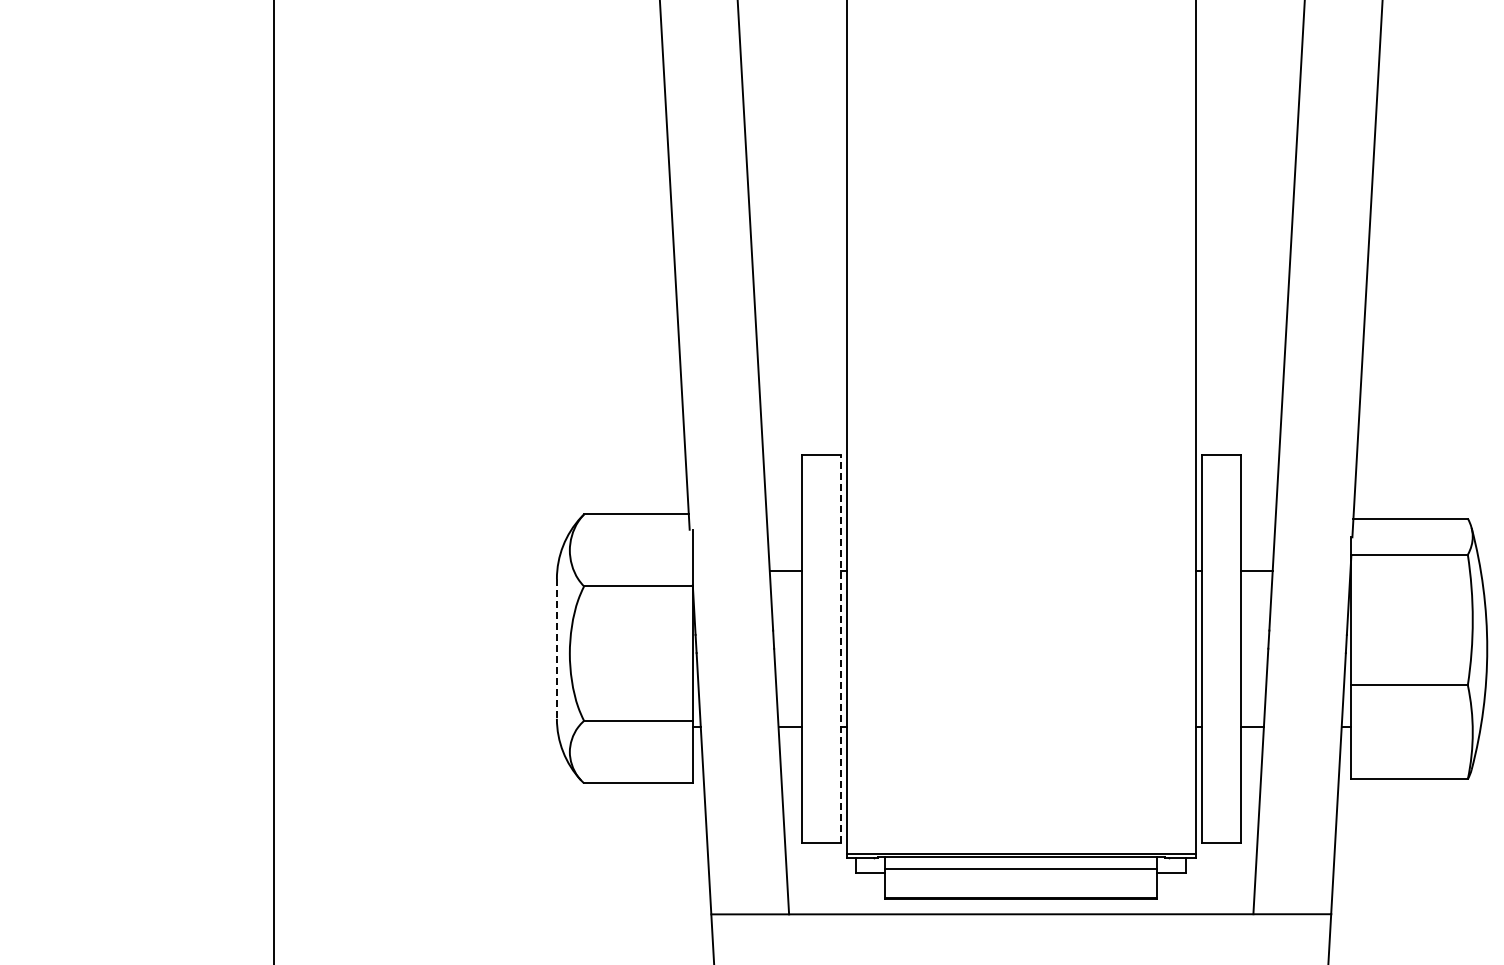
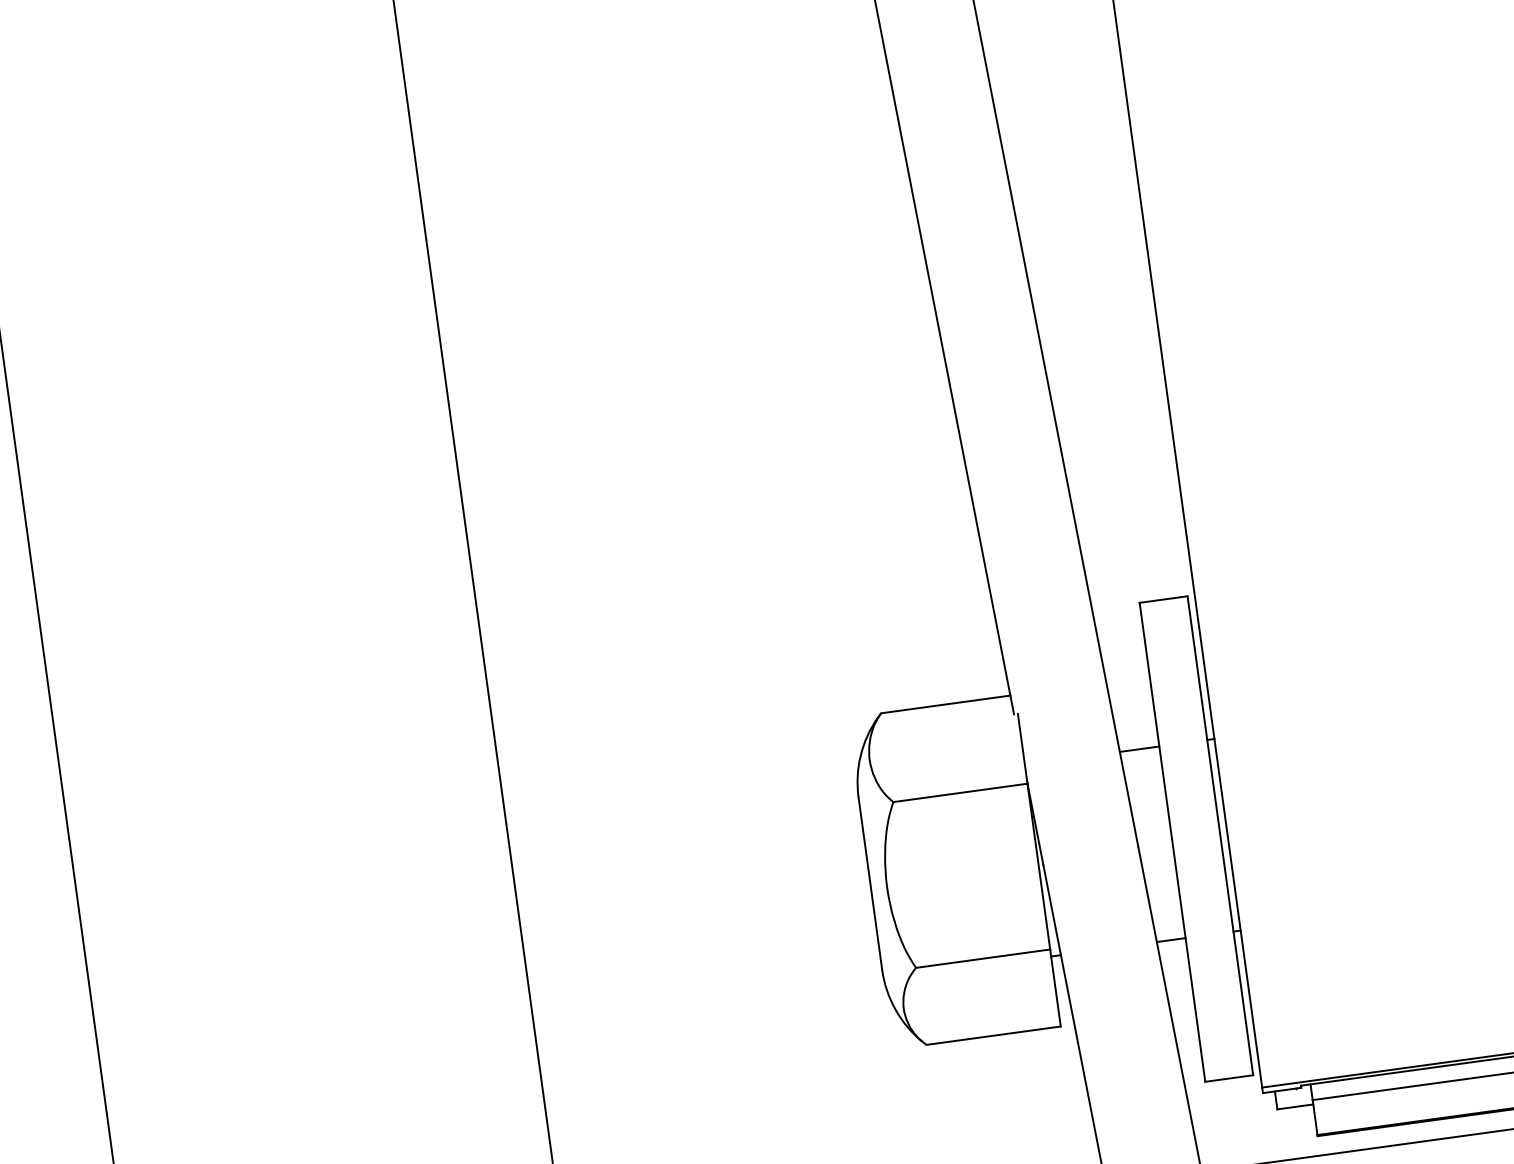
line: (556, 648) -> (869, 883), dashed -> solid
line: (840, 648) -> (1220, 835), dashed -> solid

